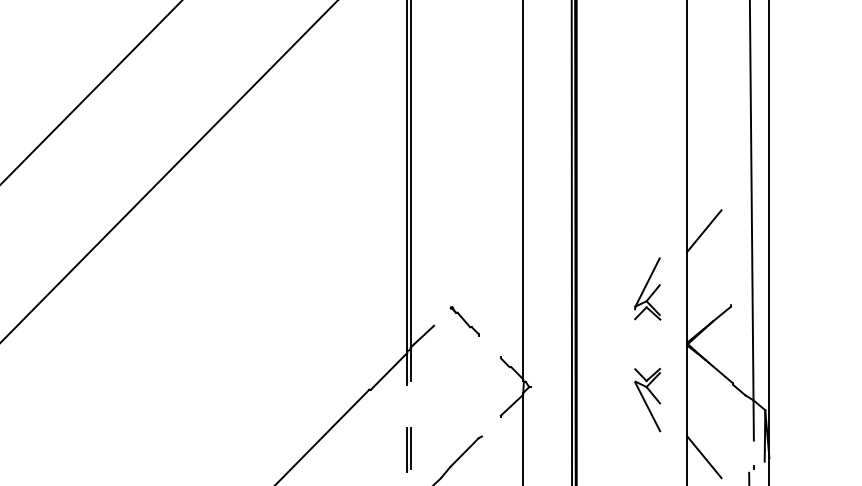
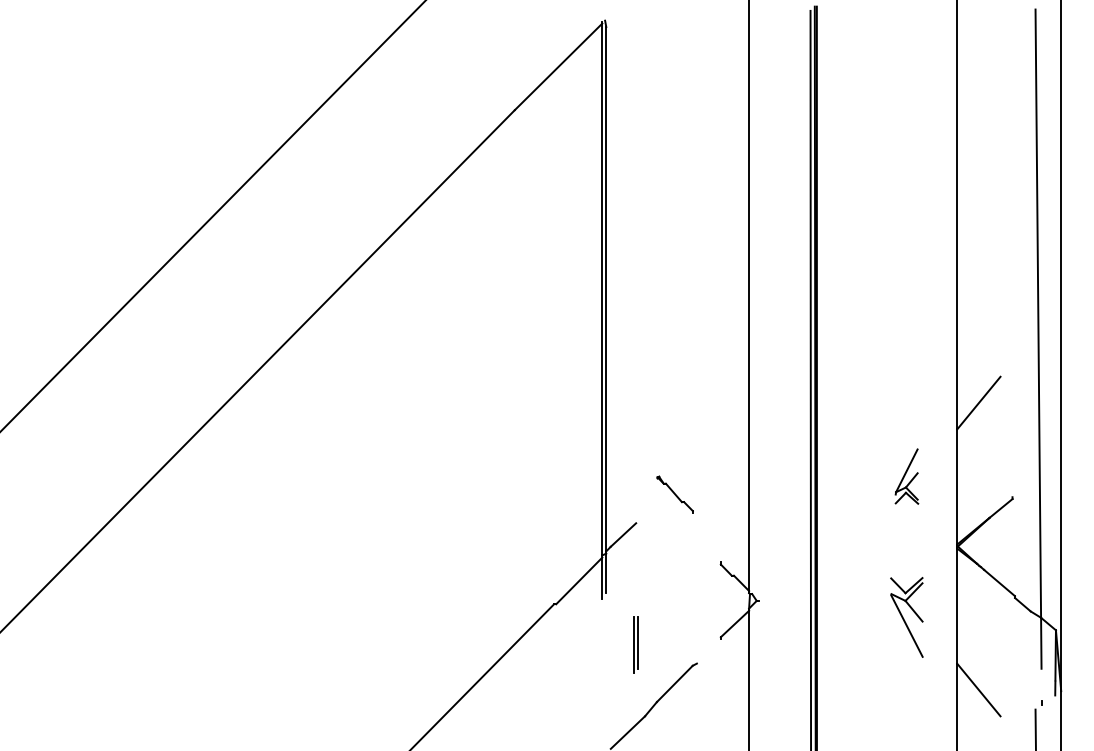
part: (647, 288) -> (906, 476), size x0.7
part: (464, 321) -> (674, 494), moved
part: (408, 449) -> (635, 644), moved

